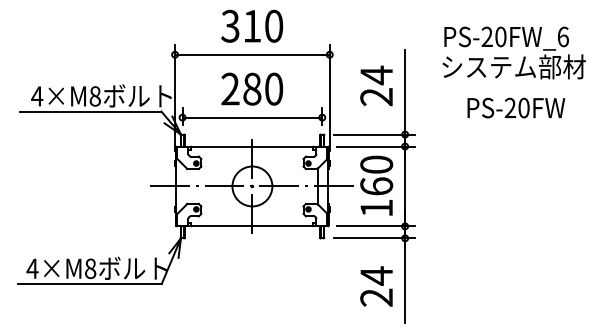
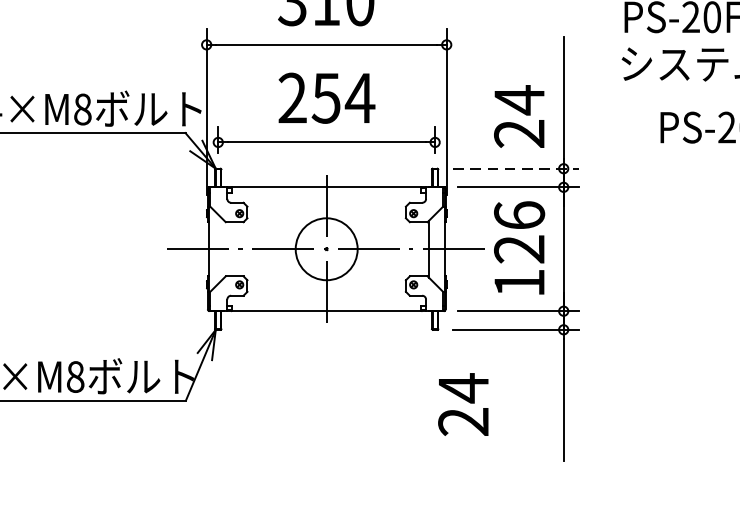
text: (376, 85) -> (519, 115), moved
text: (262, 88) -> (342, 97), 280 -> 254
line: (374, 134) -> (516, 168), solid -> dashed
text: (376, 175) -> (519, 232), 160 -> 126
text: (376, 286) -> (463, 404), moved

